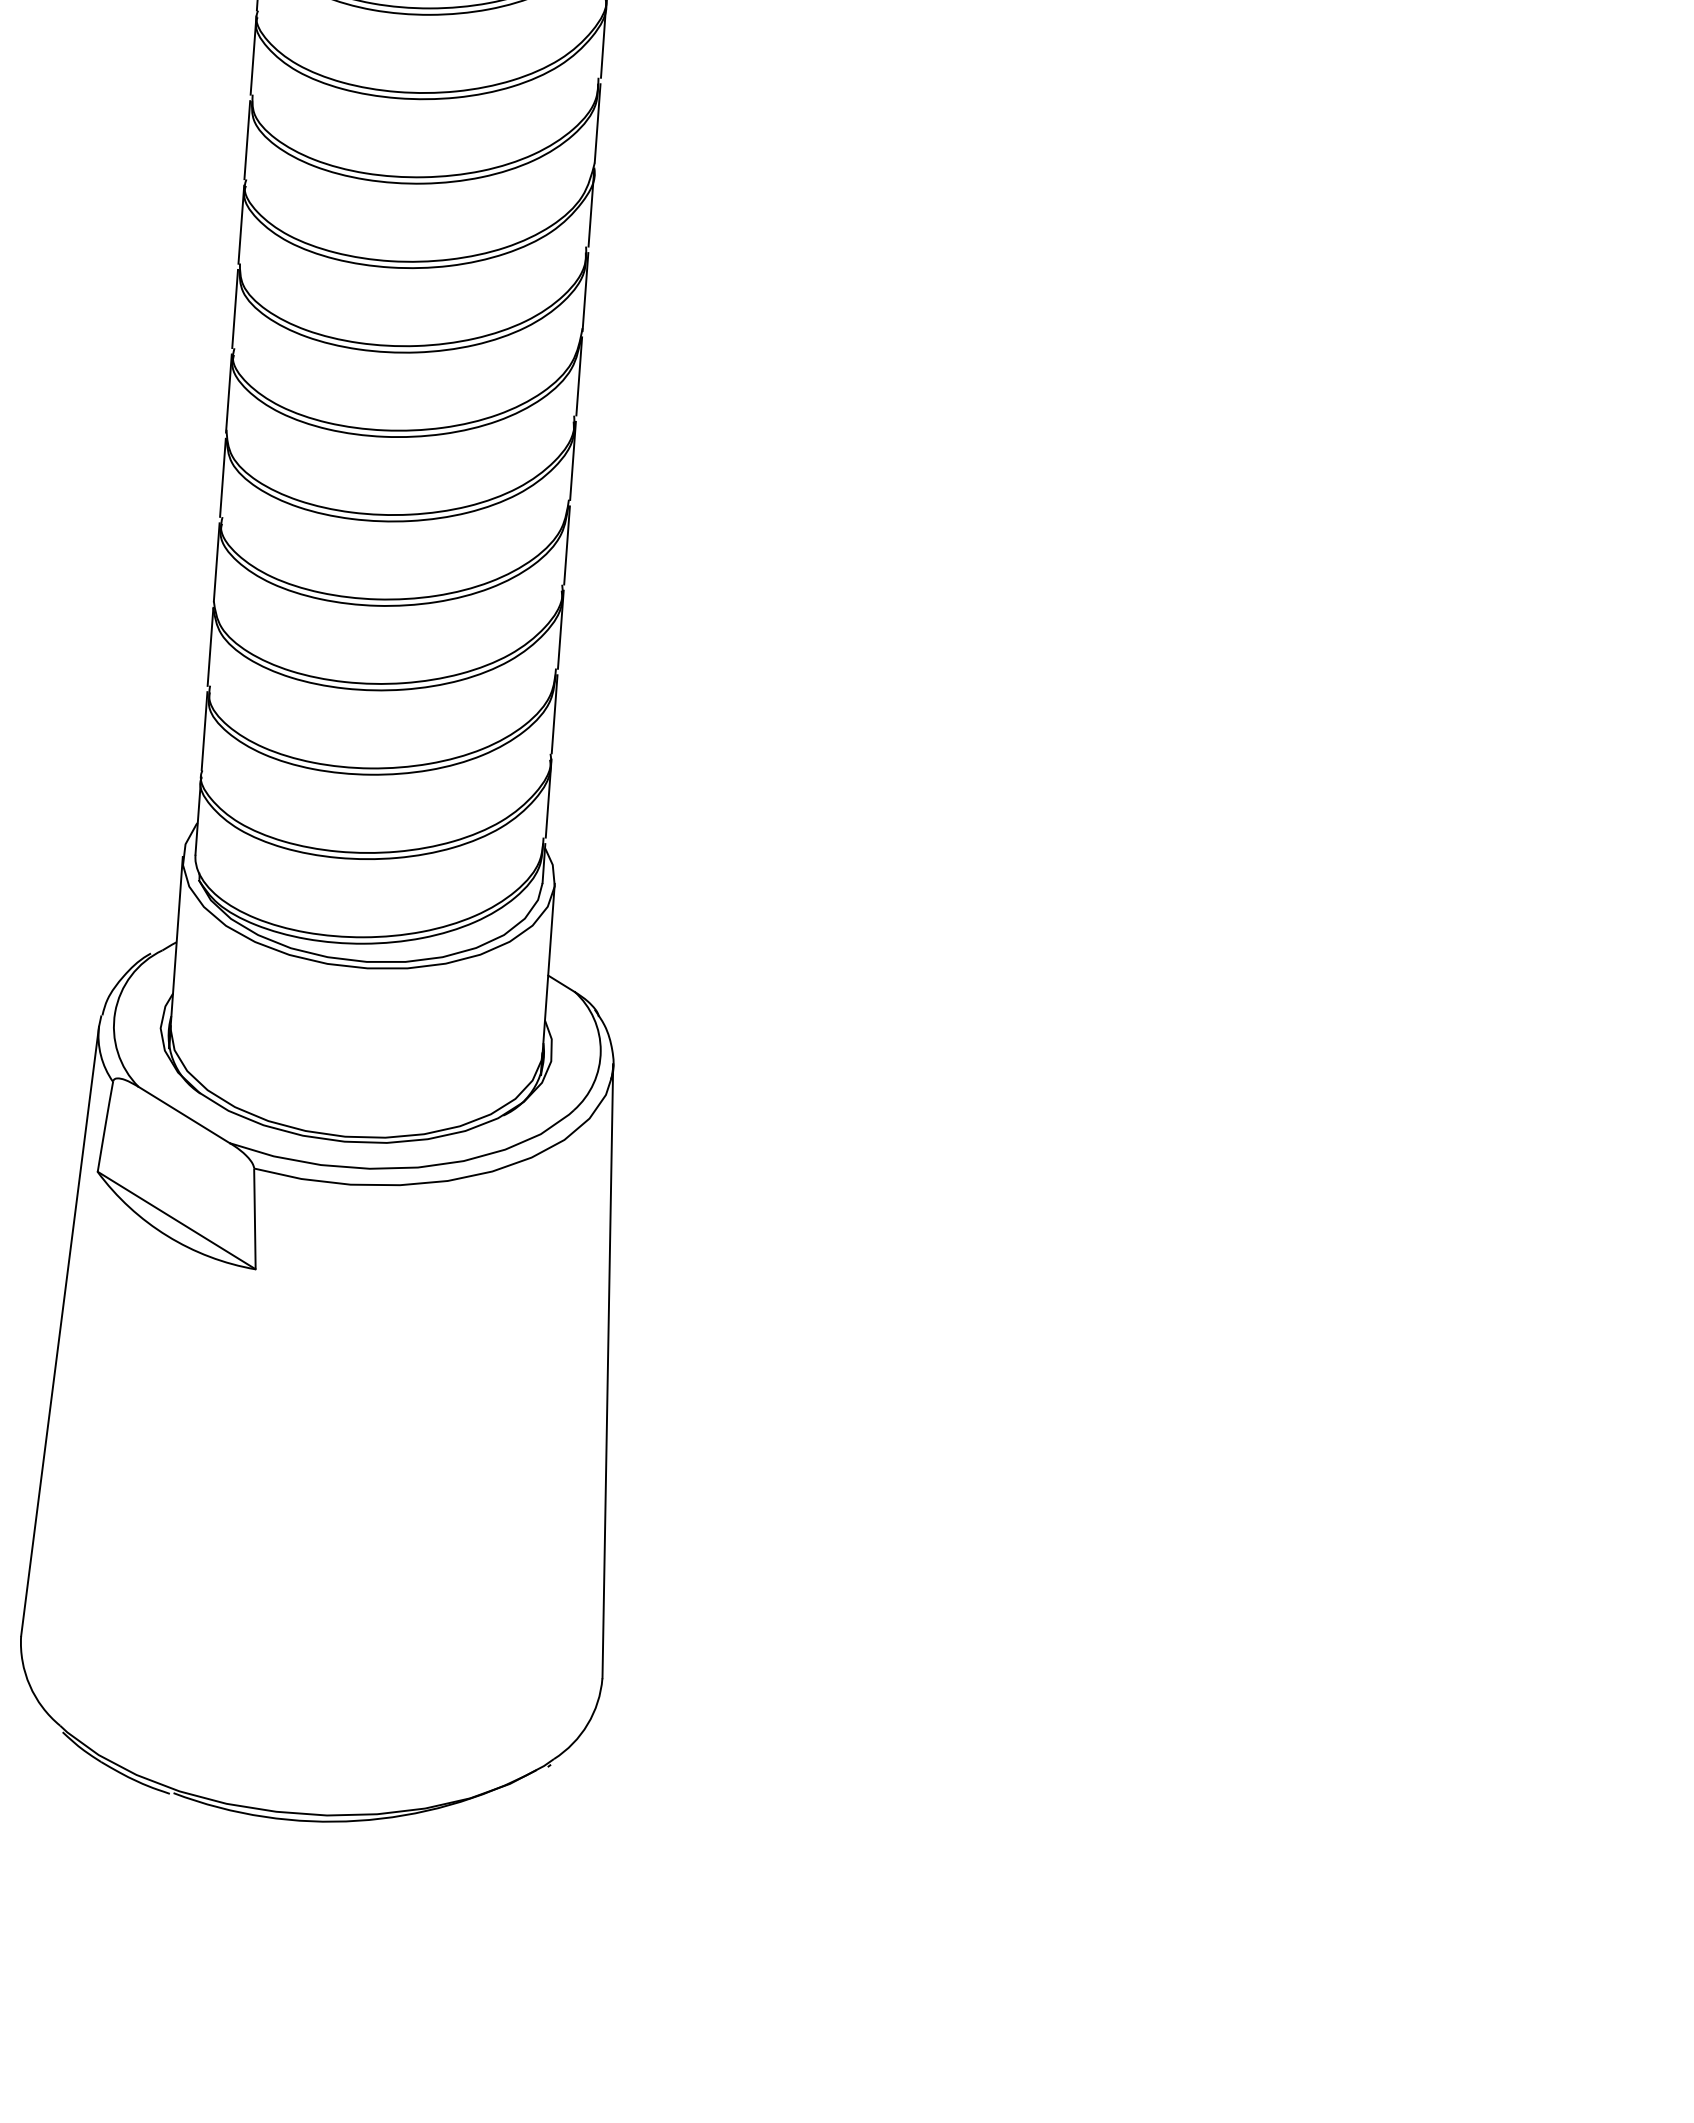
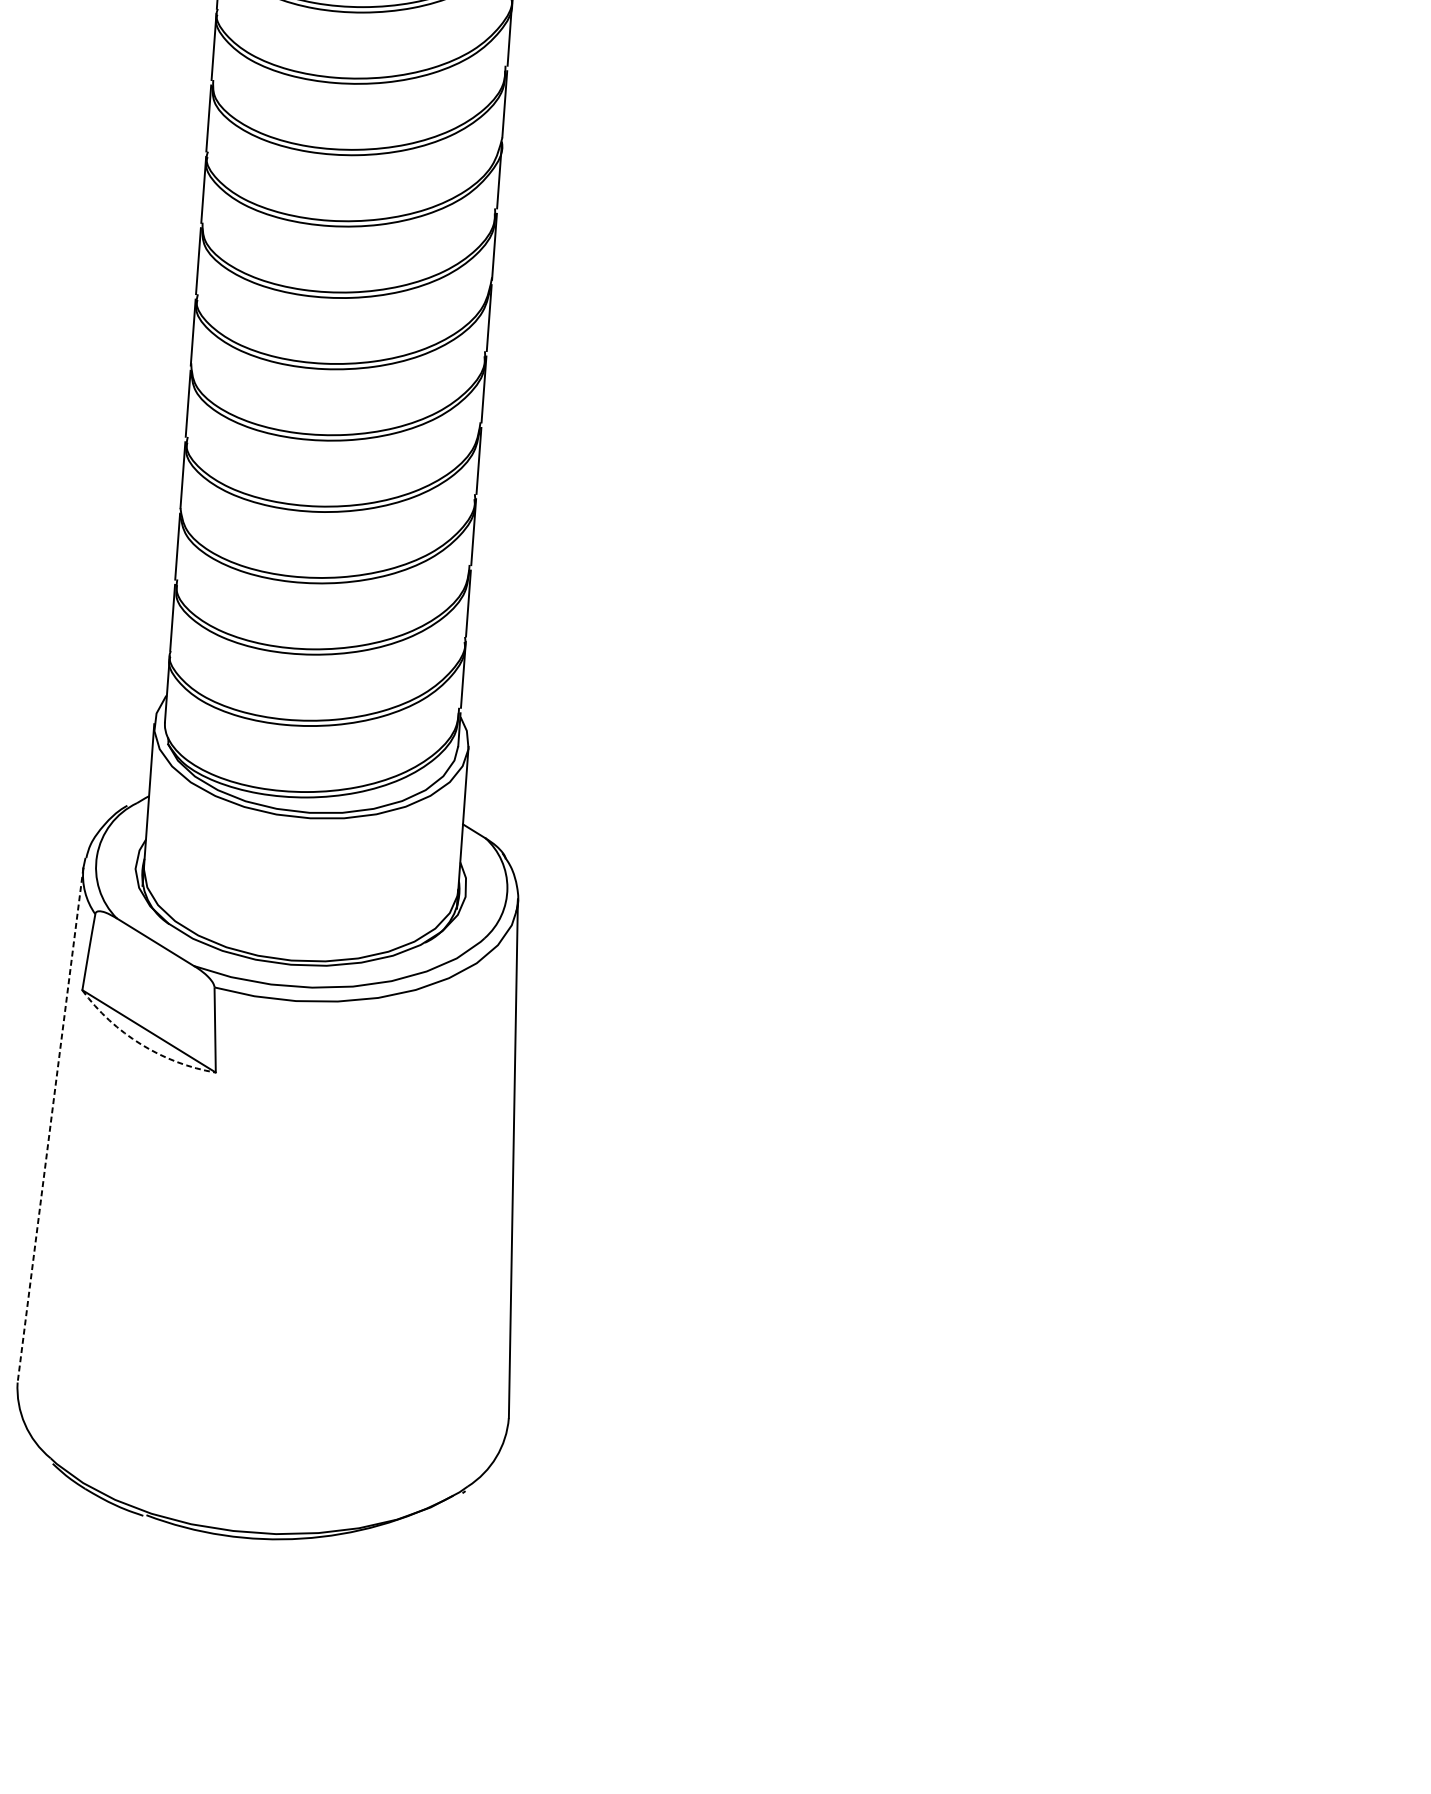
arc: (167, 1235) -> (141, 1044), solid -> dashed
line: (60, 1331) -> (50, 1125), solid -> dashed

